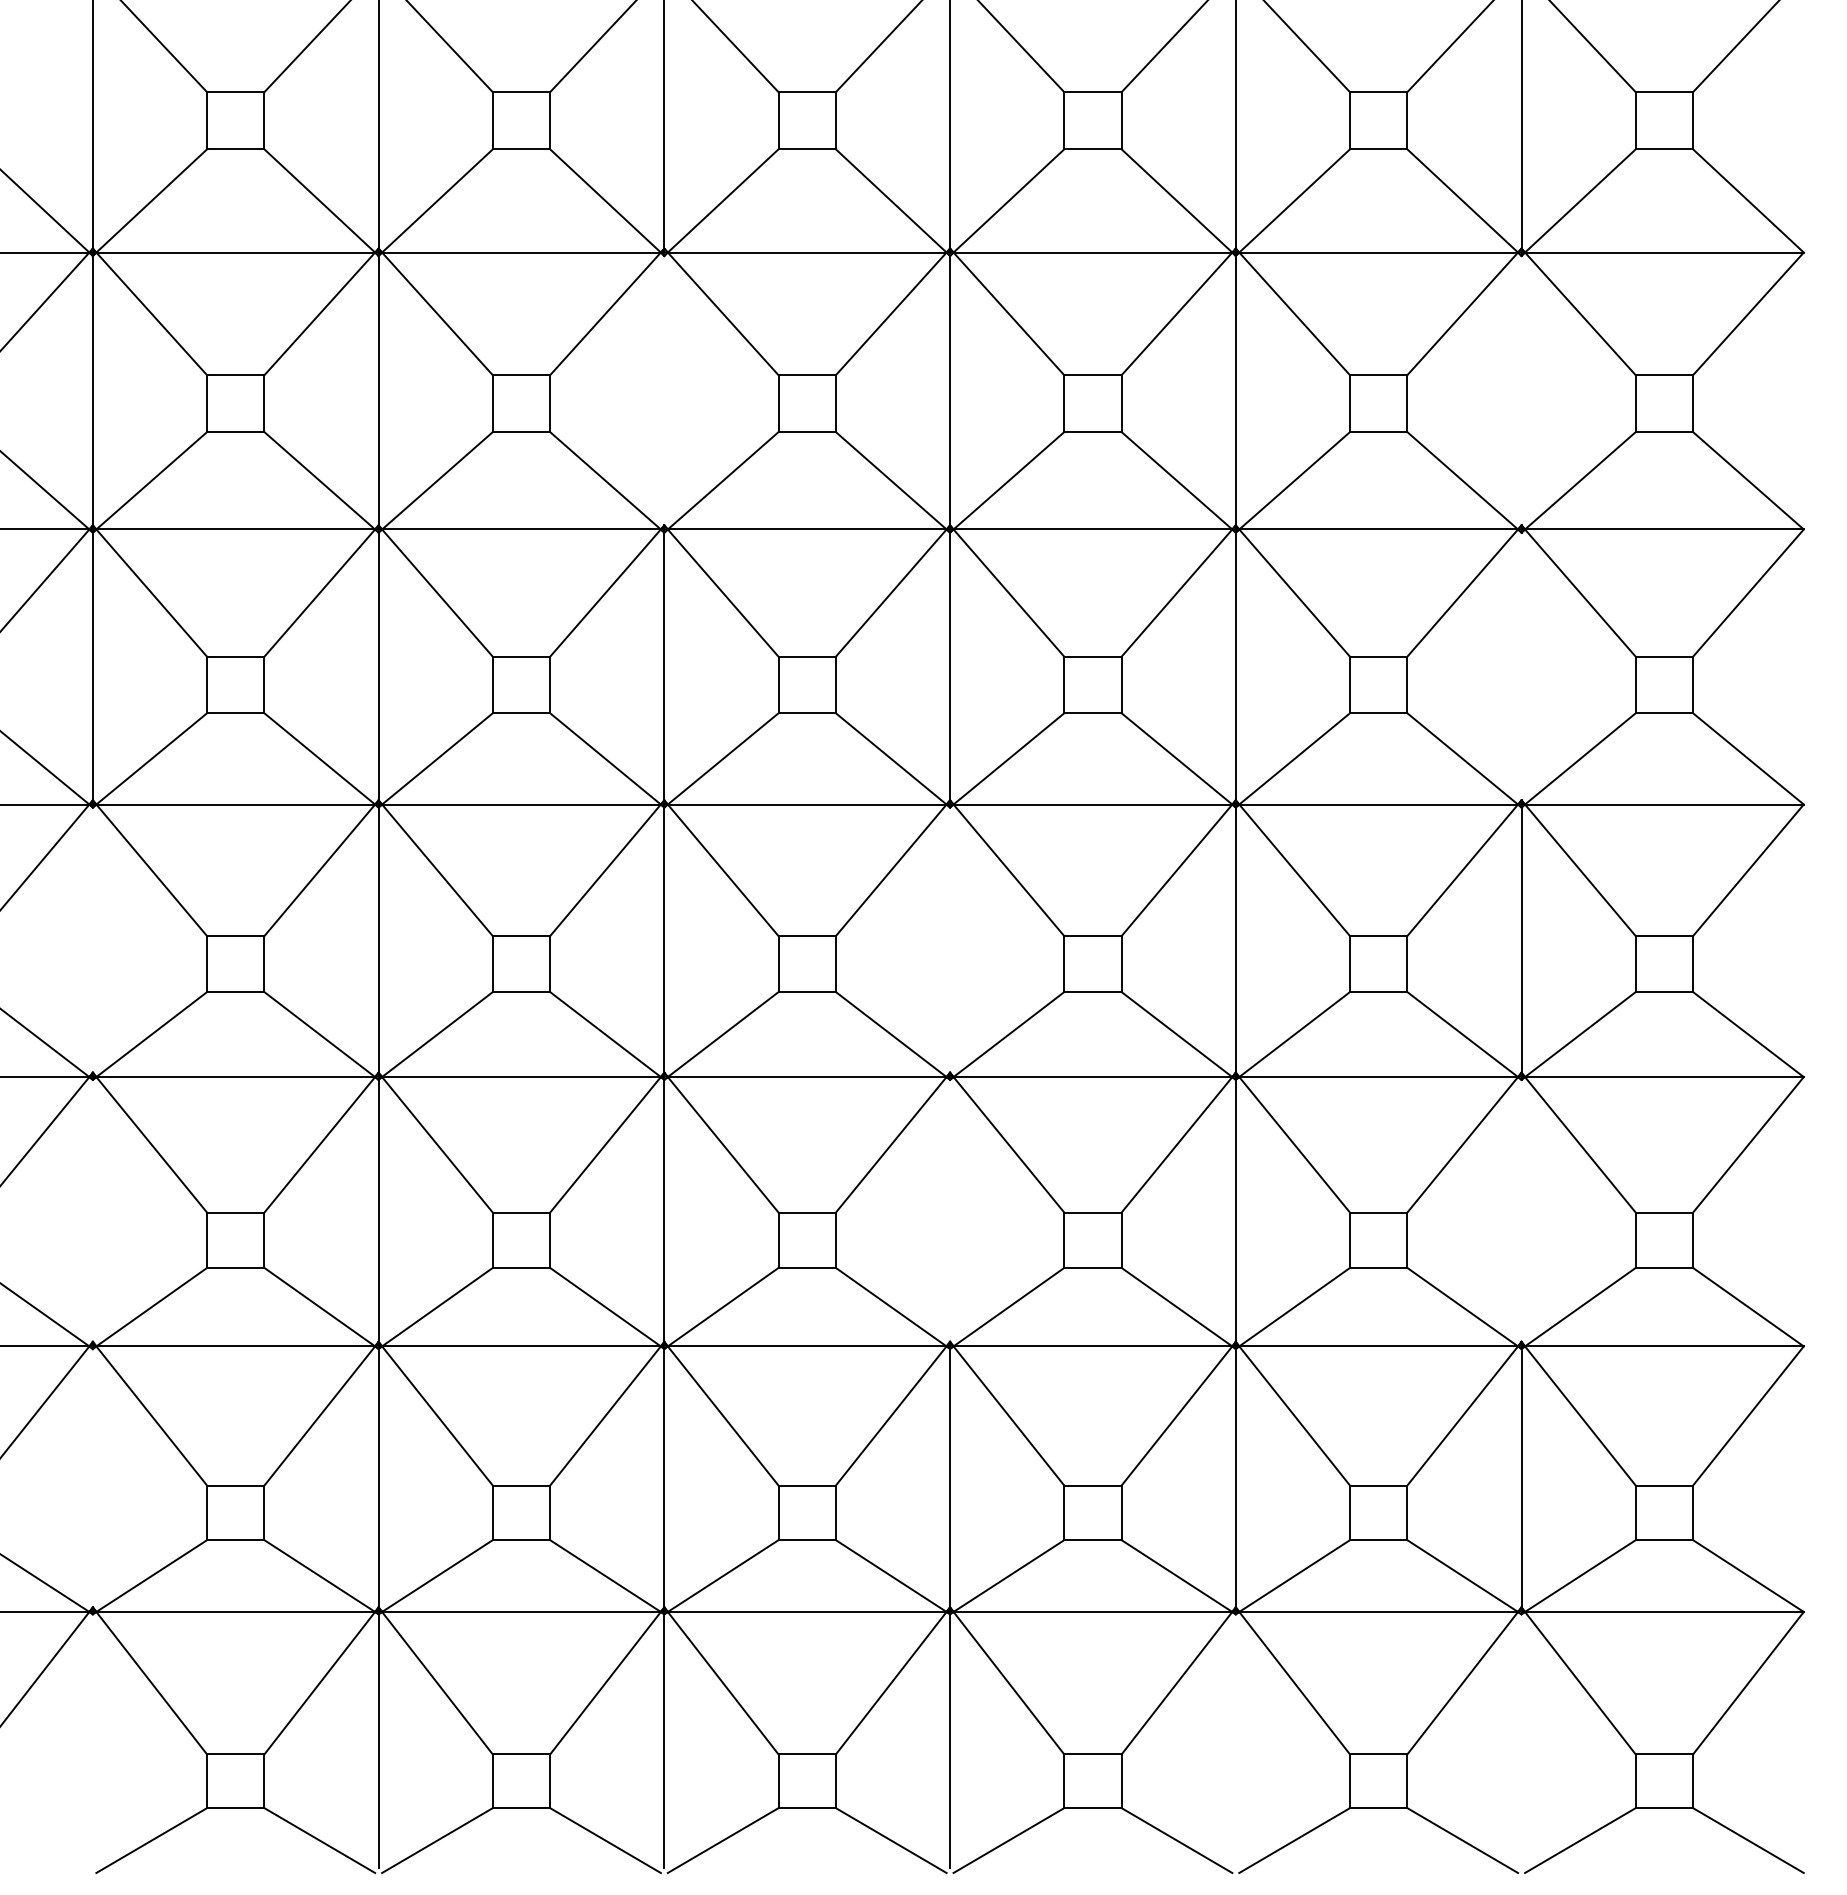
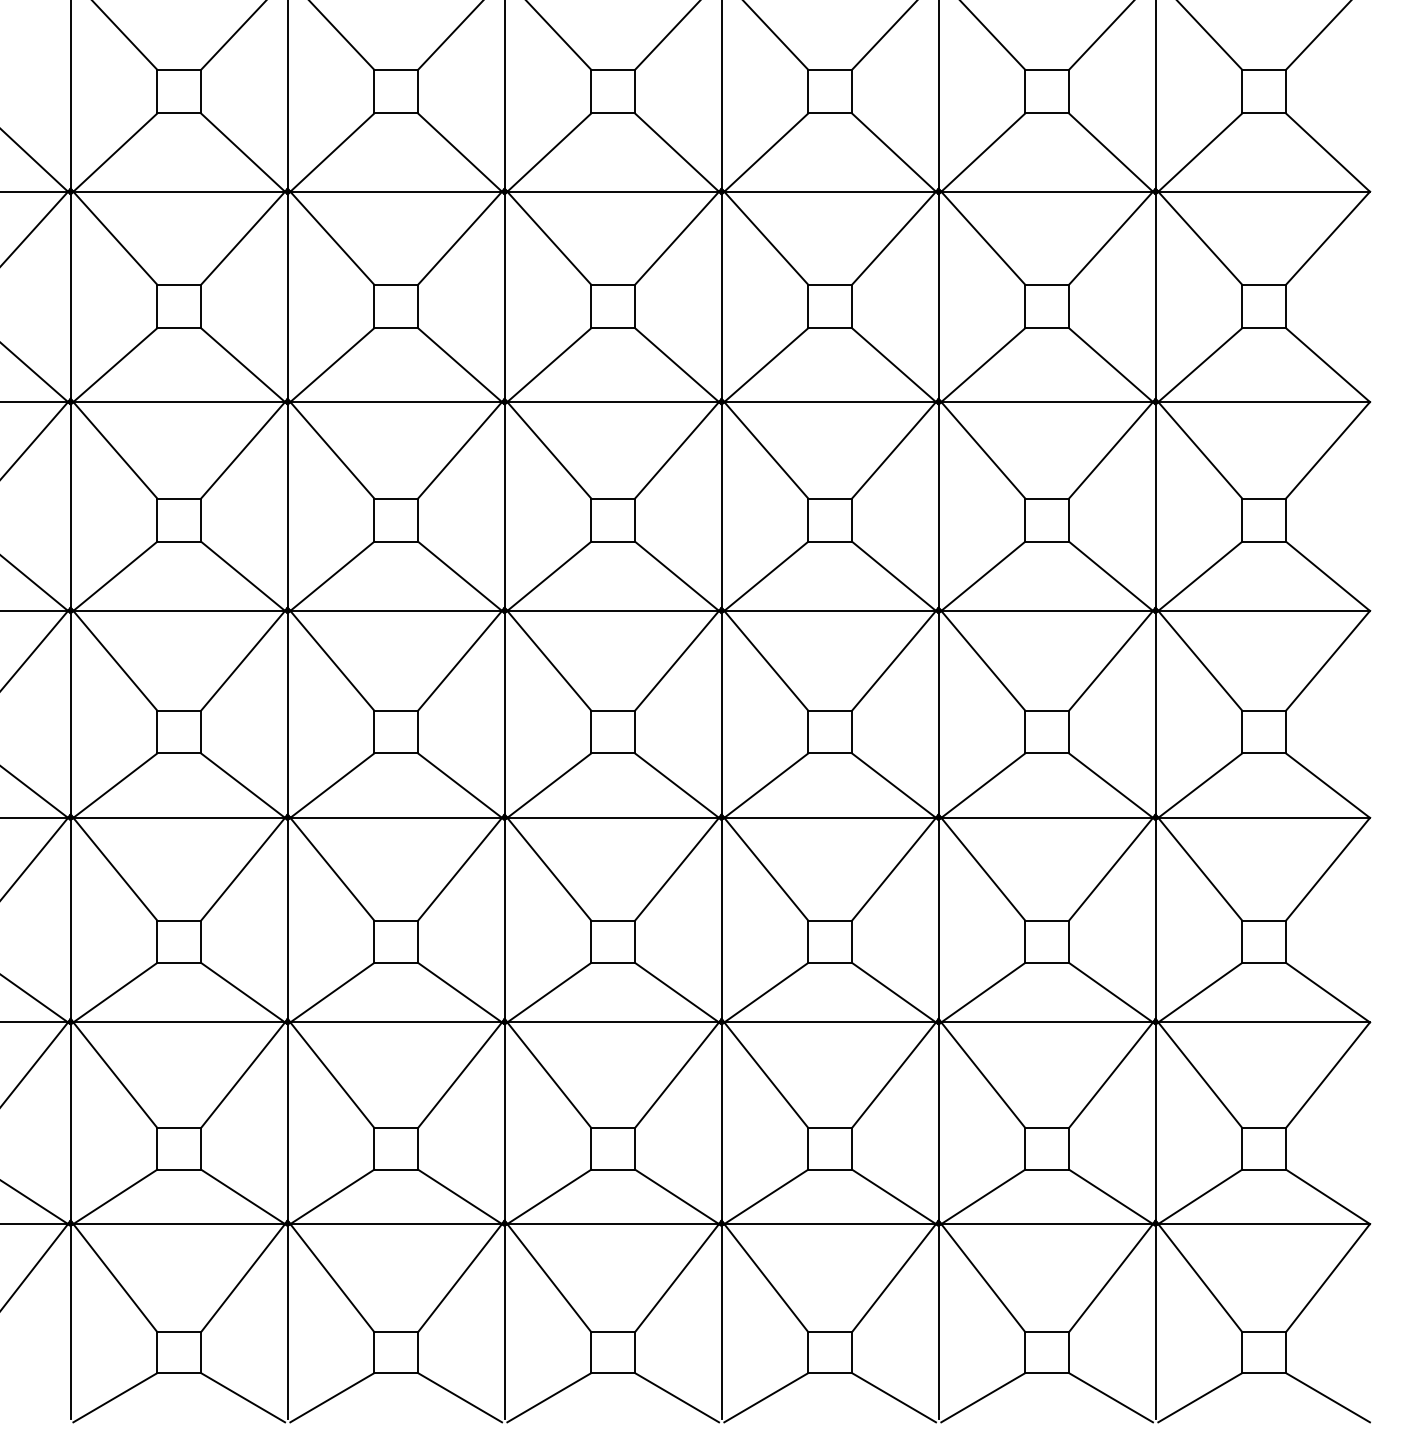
line: (664, 390) -> (504, 296), added
line: (1521, 390) -> (1155, 296), added
line: (1521, 666) -> (1155, 506), added
line: (92, 939) -> (70, 713), added
line: (950, 939) -> (722, 713), added
line: (92, 1210) -> (70, 919), added
line: (950, 1210) -> (722, 919), added
line: (1521, 1210) -> (1155, 919), added
line: (92, 1478) -> (70, 1122), added
line: (92, 1741) -> (70, 1322), added
line: (1235, 1741) -> (938, 1322), added
line: (1521, 1741) -> (1155, 1322), added

